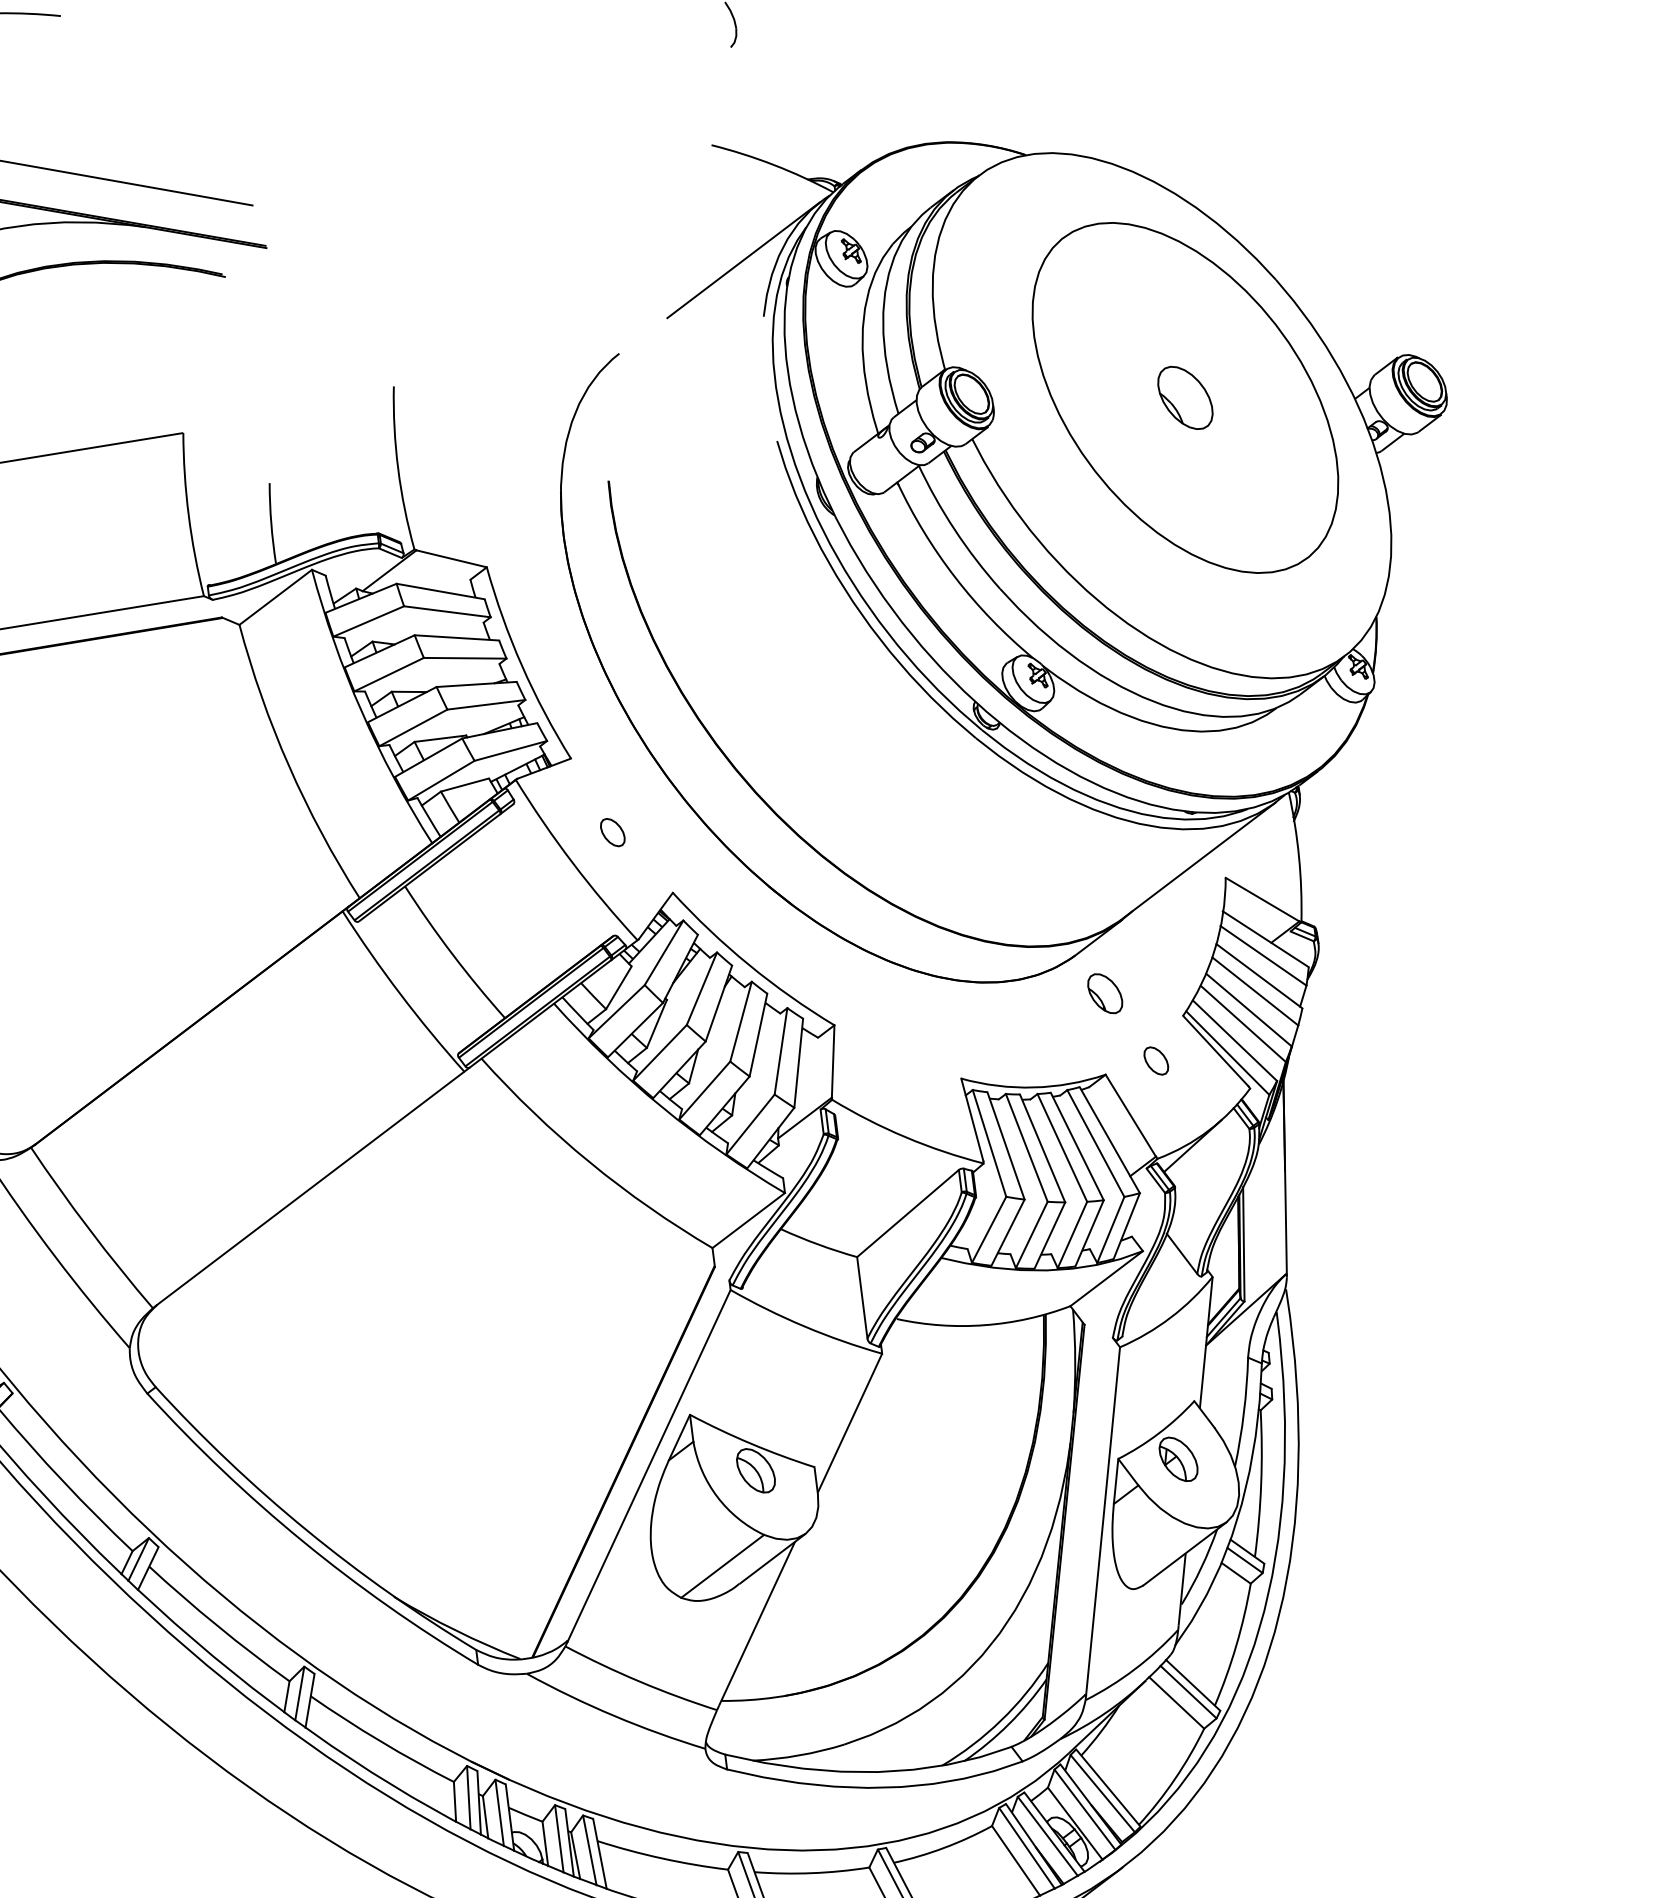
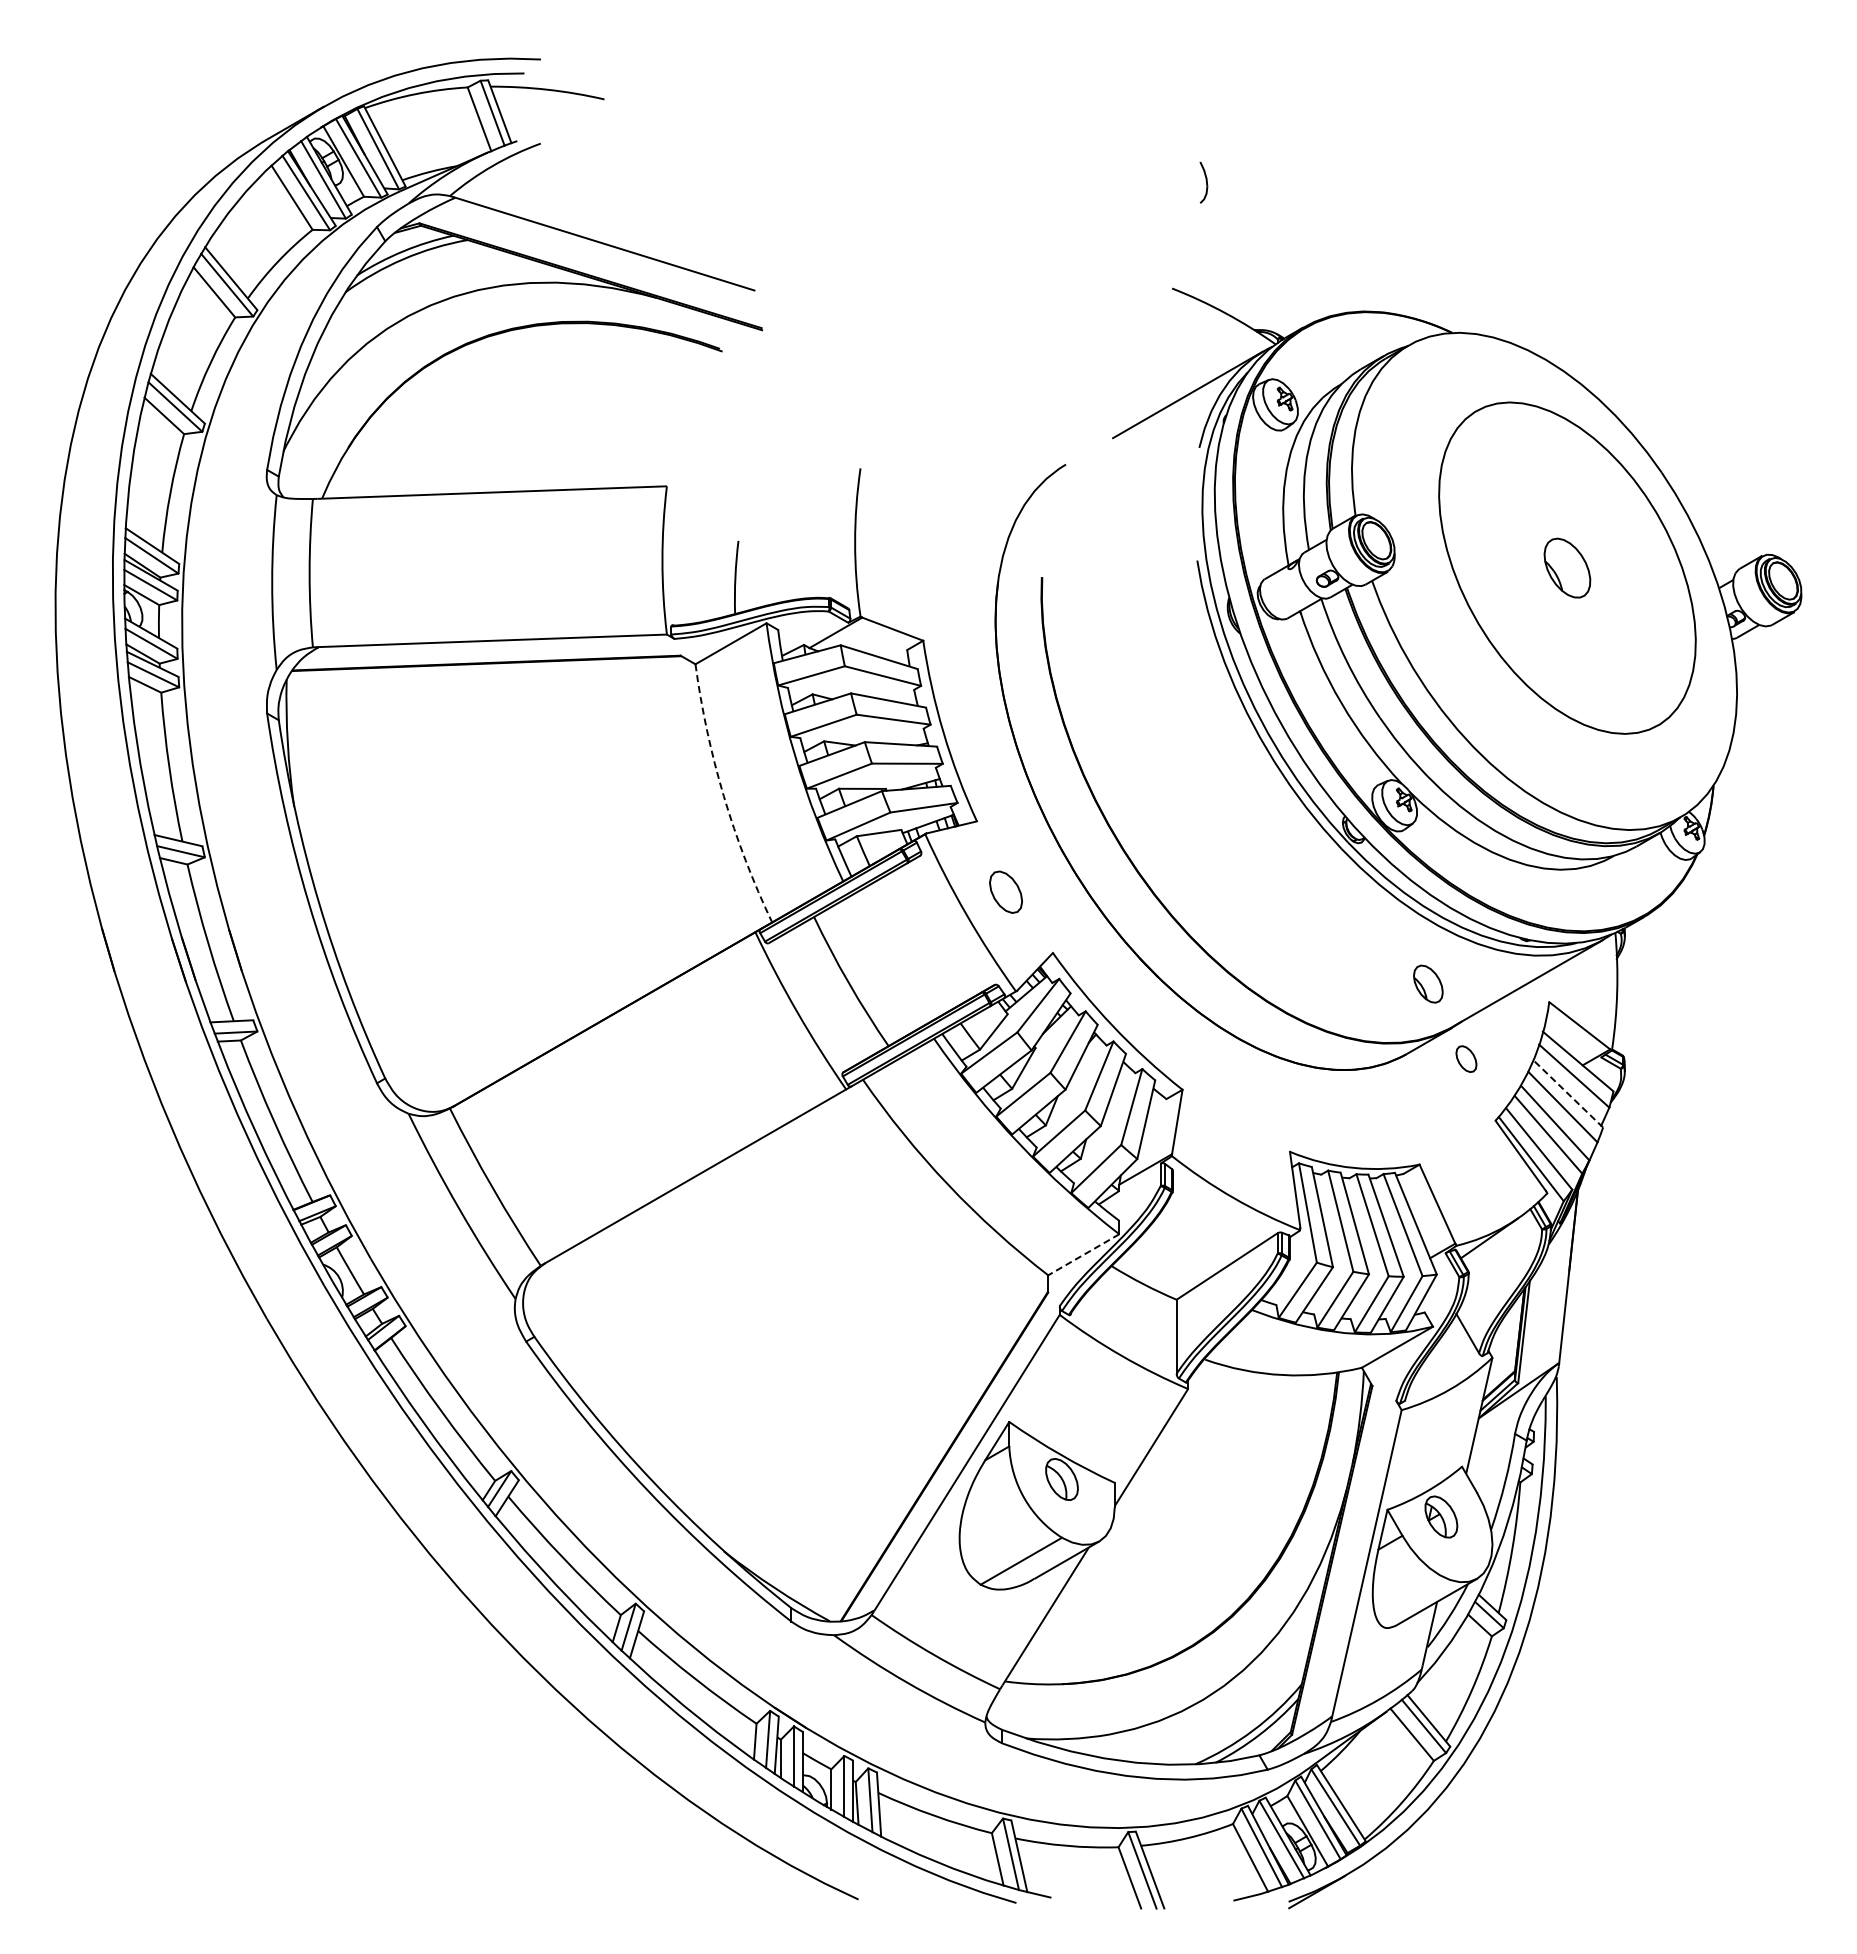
arc: (288, 766) -> (723, 796), solid -> dashed
part: (612, 832) -> (1005, 892), size x1.6
line: (1258, 975) -> (1567, 1093), solid -> dashed
part: (1105, 992) -> (1428, 983), moved
part: (1156, 1060) -> (1466, 1058), moved
line: (748, 1221) -> (1083, 1255), solid -> dashed

